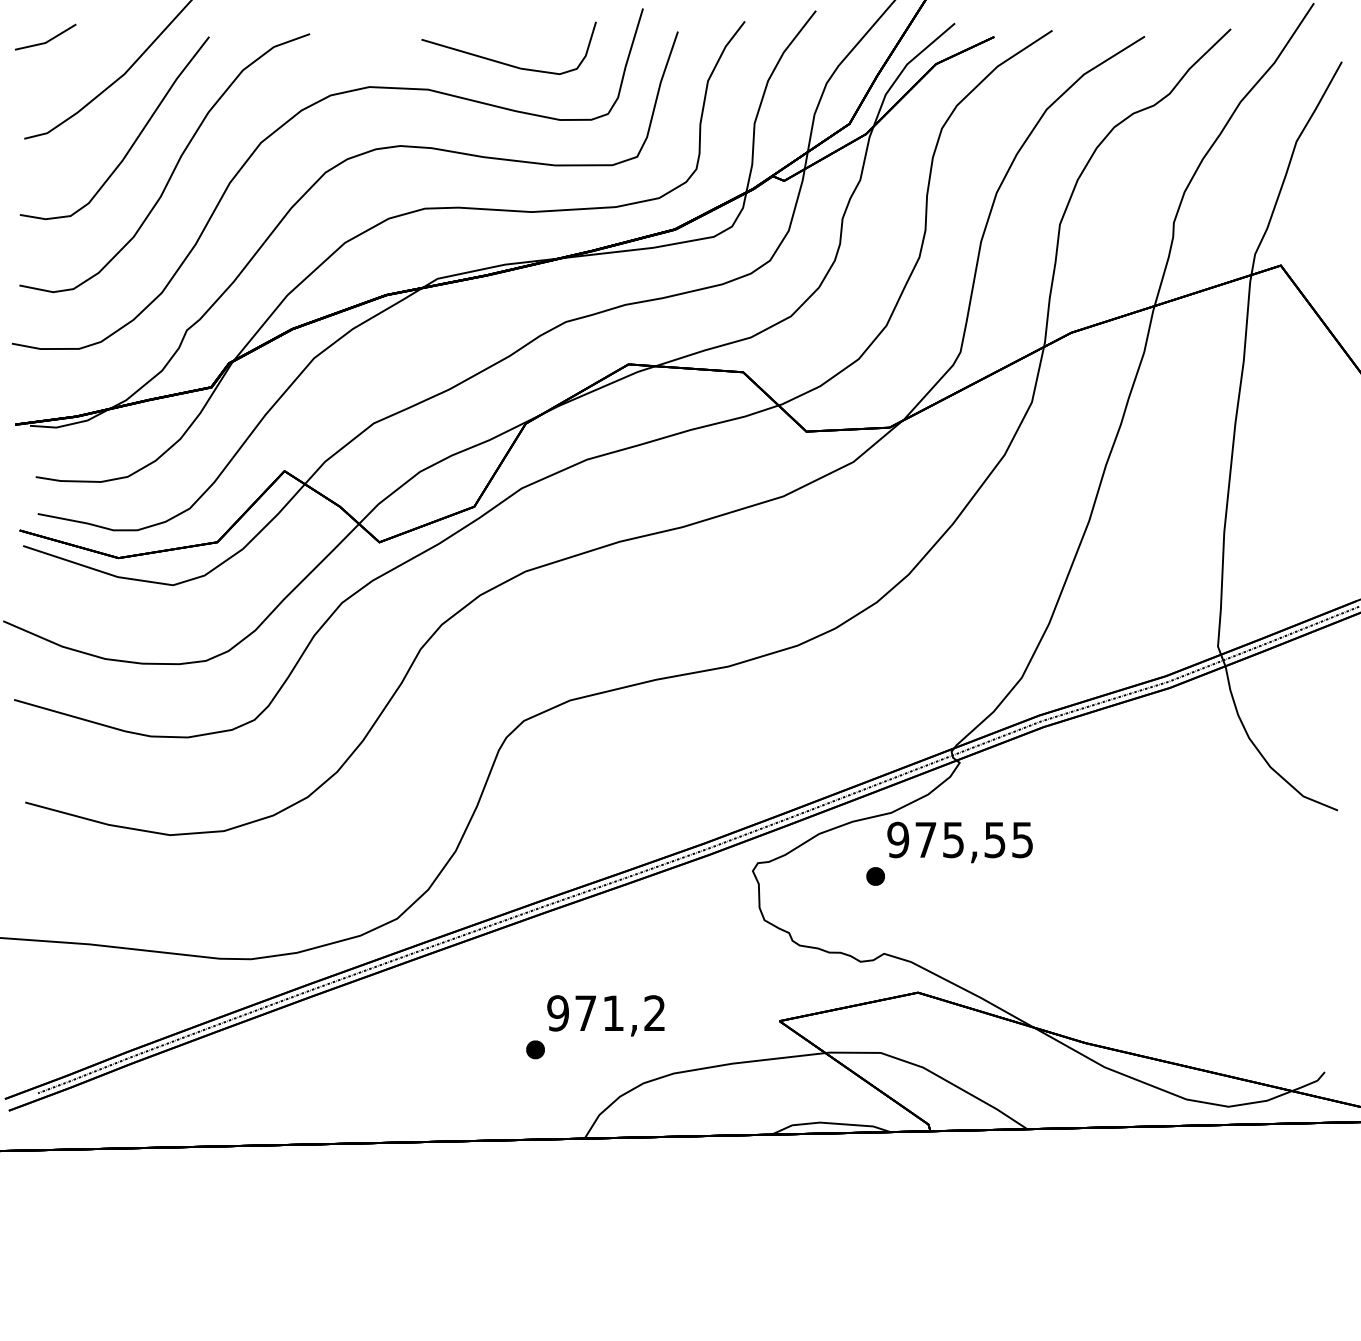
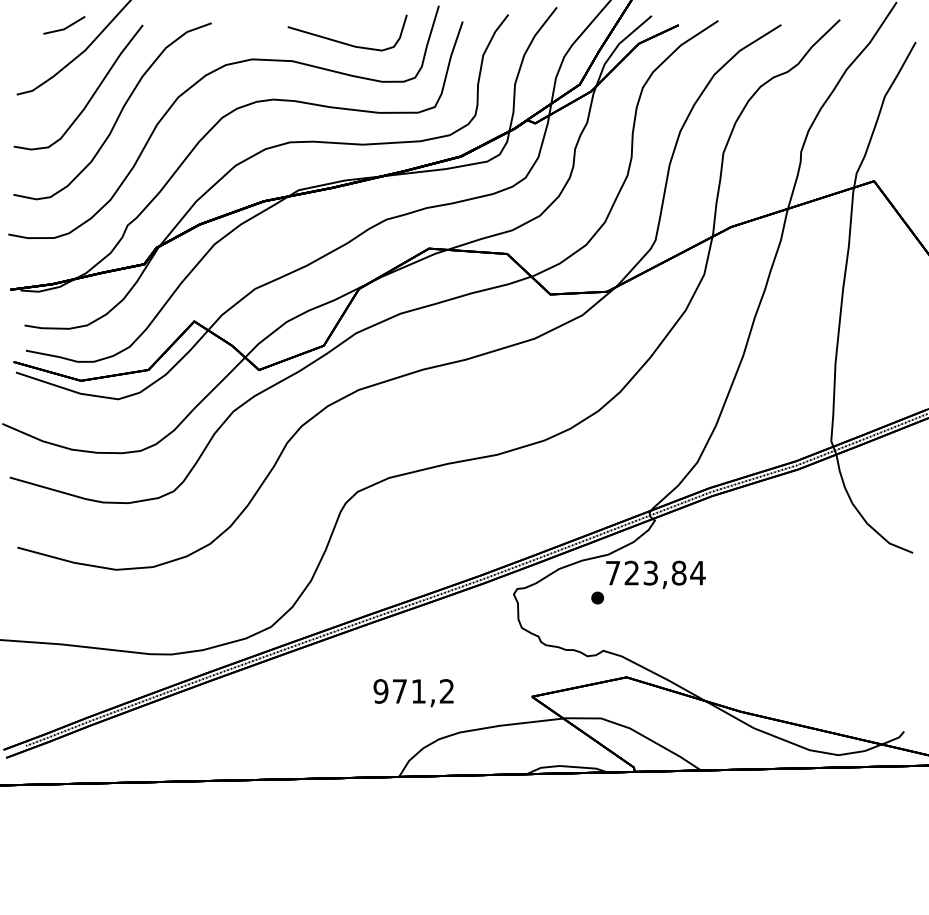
part: (45, 37) -> (64, 25), moved
text: (960, 839) -> (655, 572), 975,55 -> 723,84
part: (535, 1050) -> (365, 716), removed

